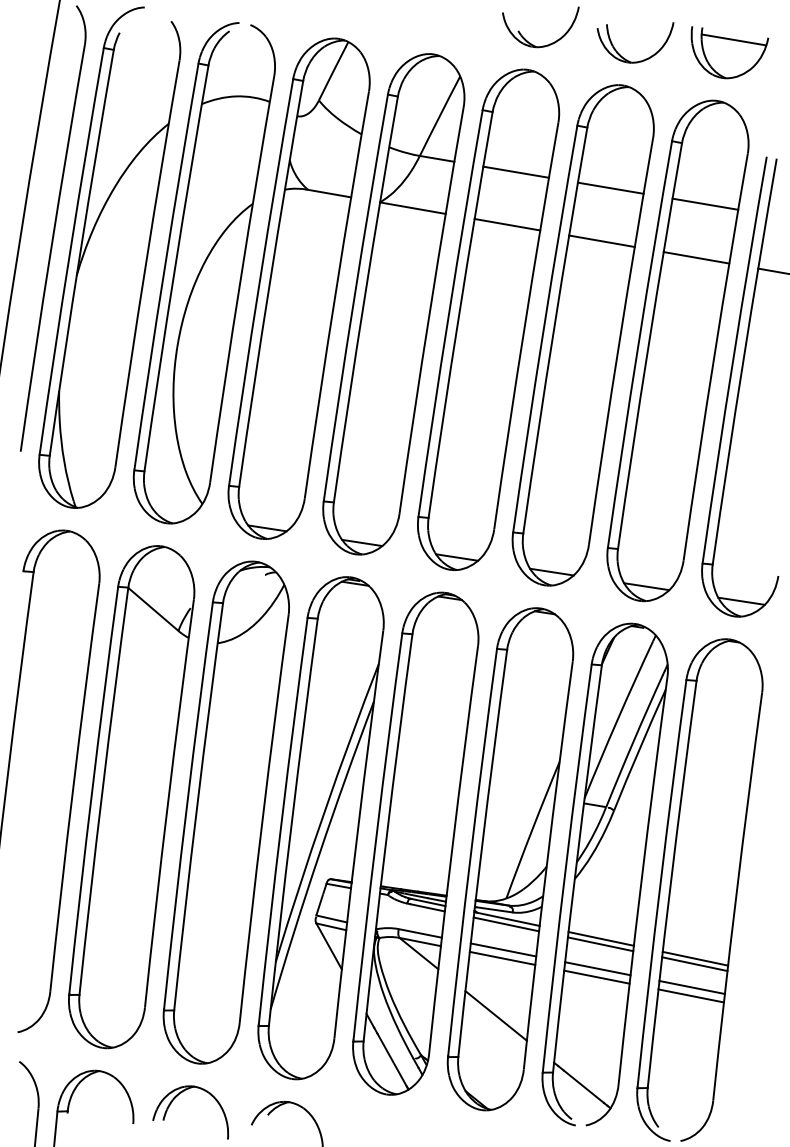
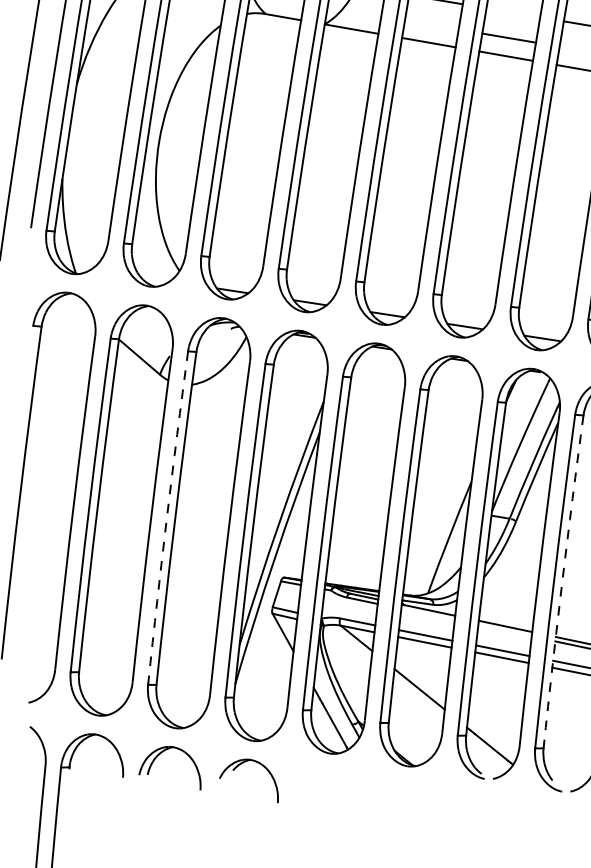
line: (610, 187) -> (509, 37), moved
arc: (187, 805) -> (167, 517), solid -> dashed
arc: (670, 884) -> (562, 581), solid -> dashed
line: (506, 924) -> (428, 614), removed
line: (600, 944) -> (504, 630), removed

